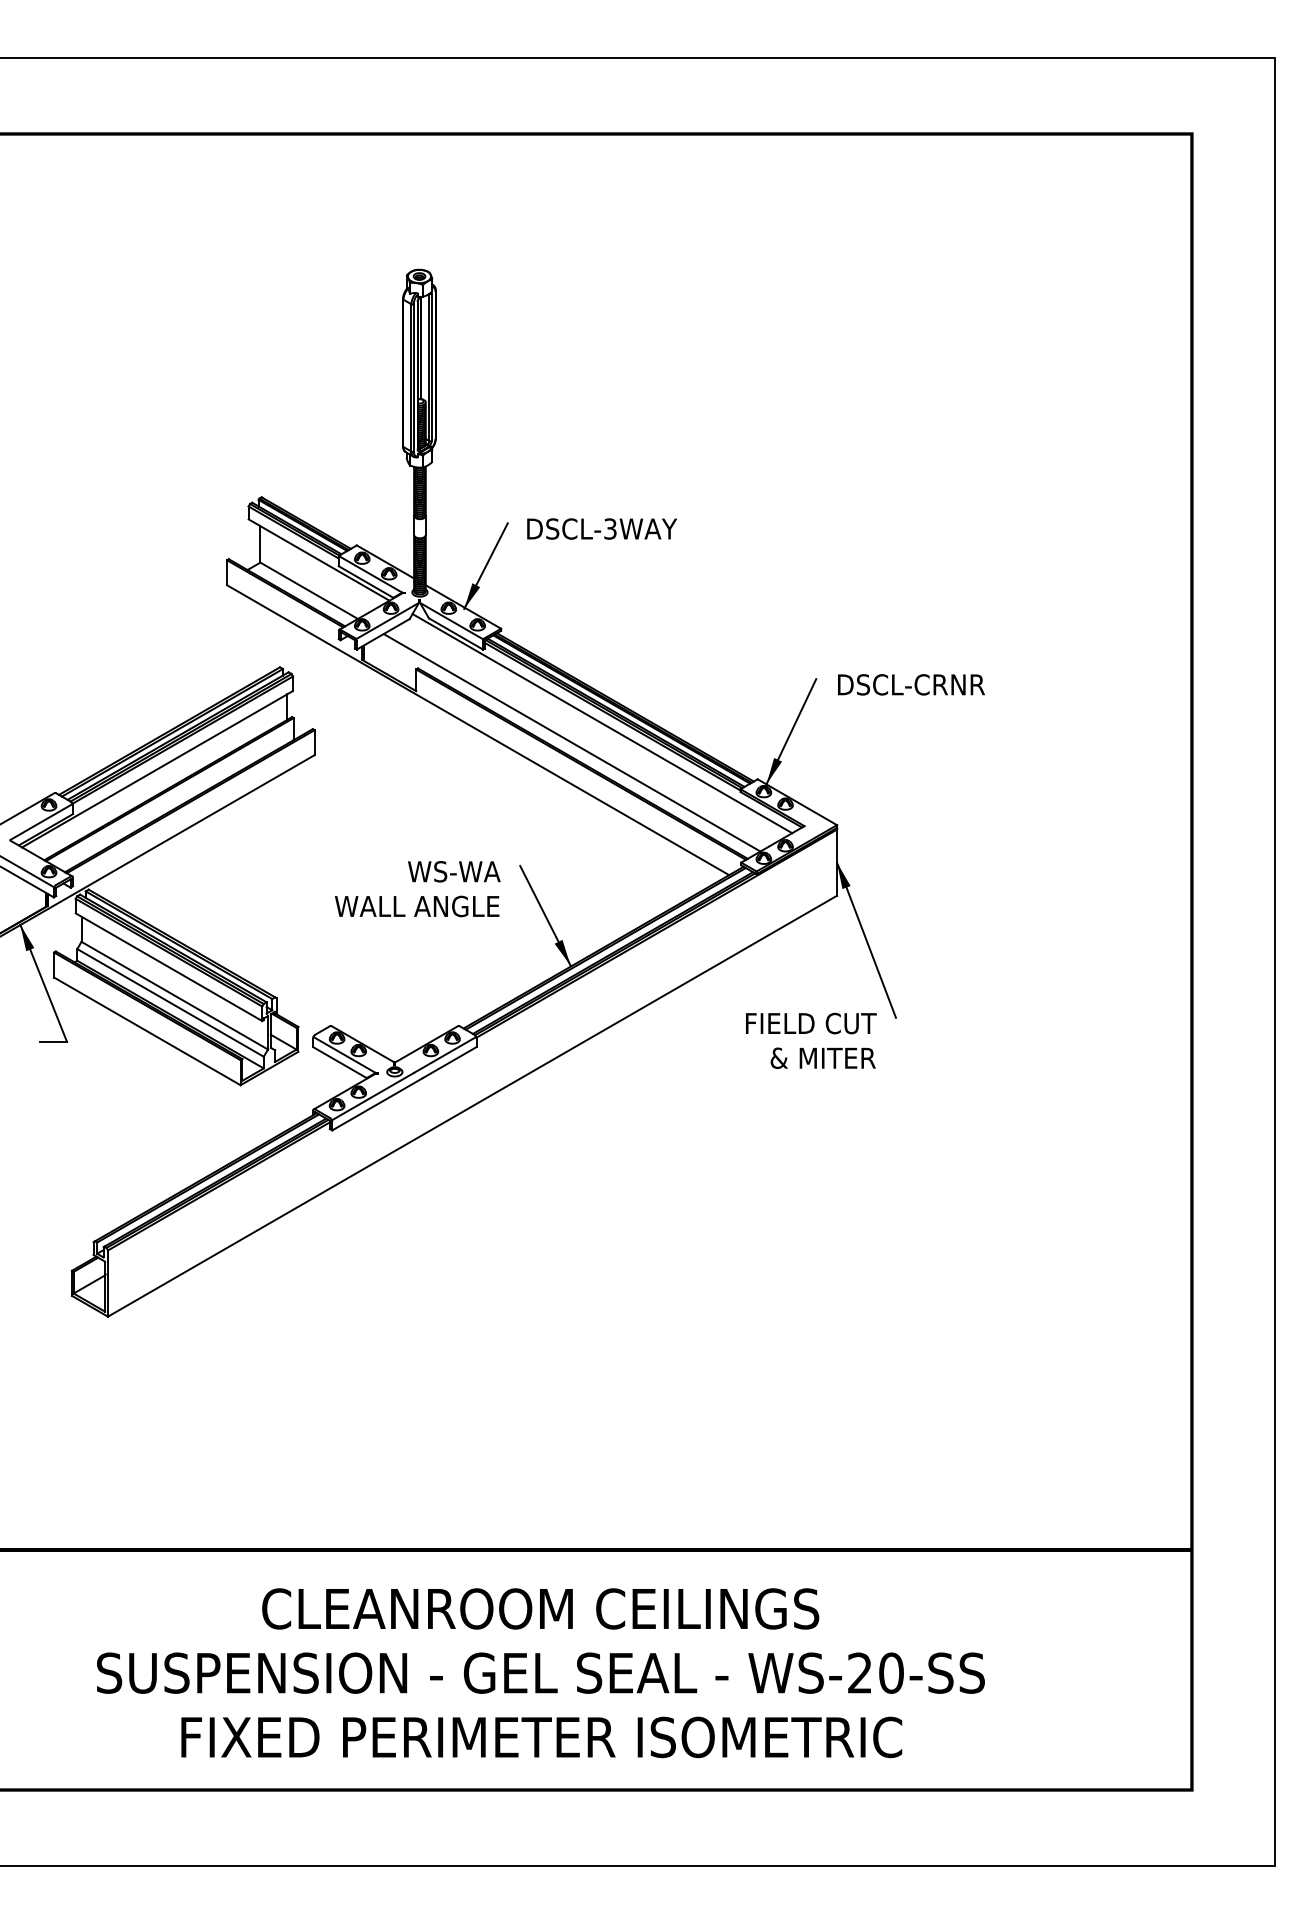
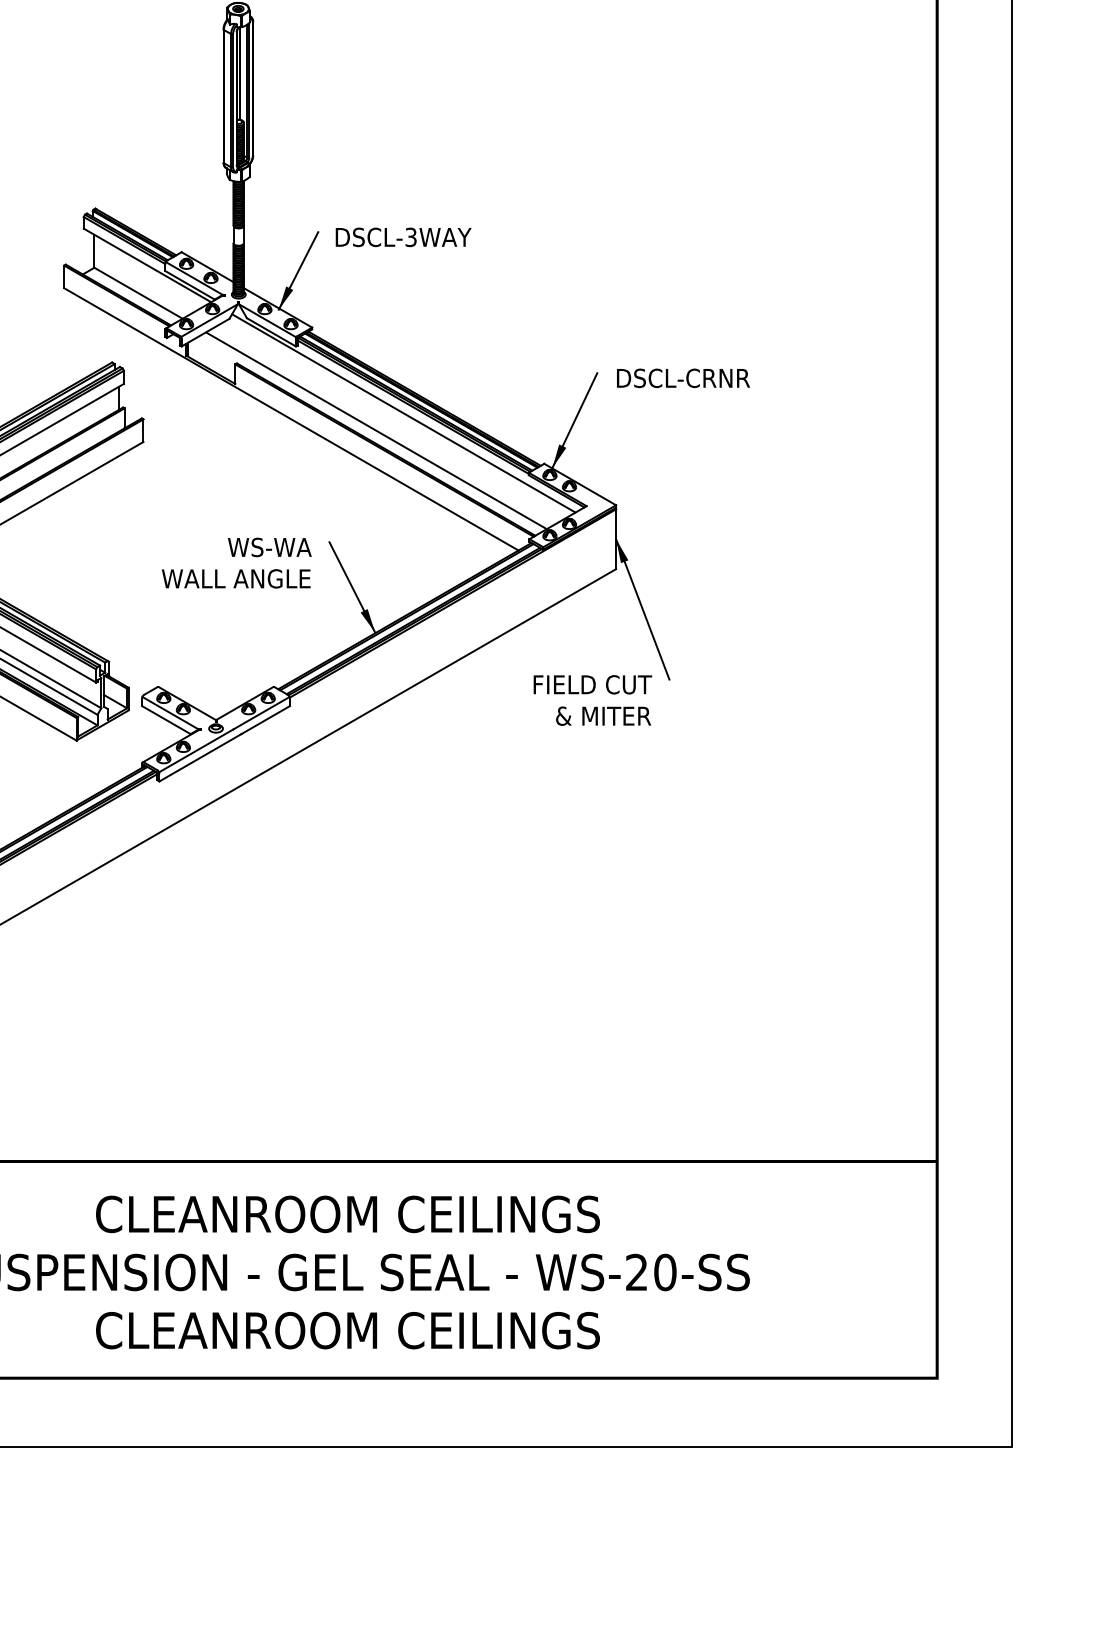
text: (541, 1737) -> (348, 1330), FIXED PERIMETER ISOMETRIC -> CLEANROOM CEILINGS

